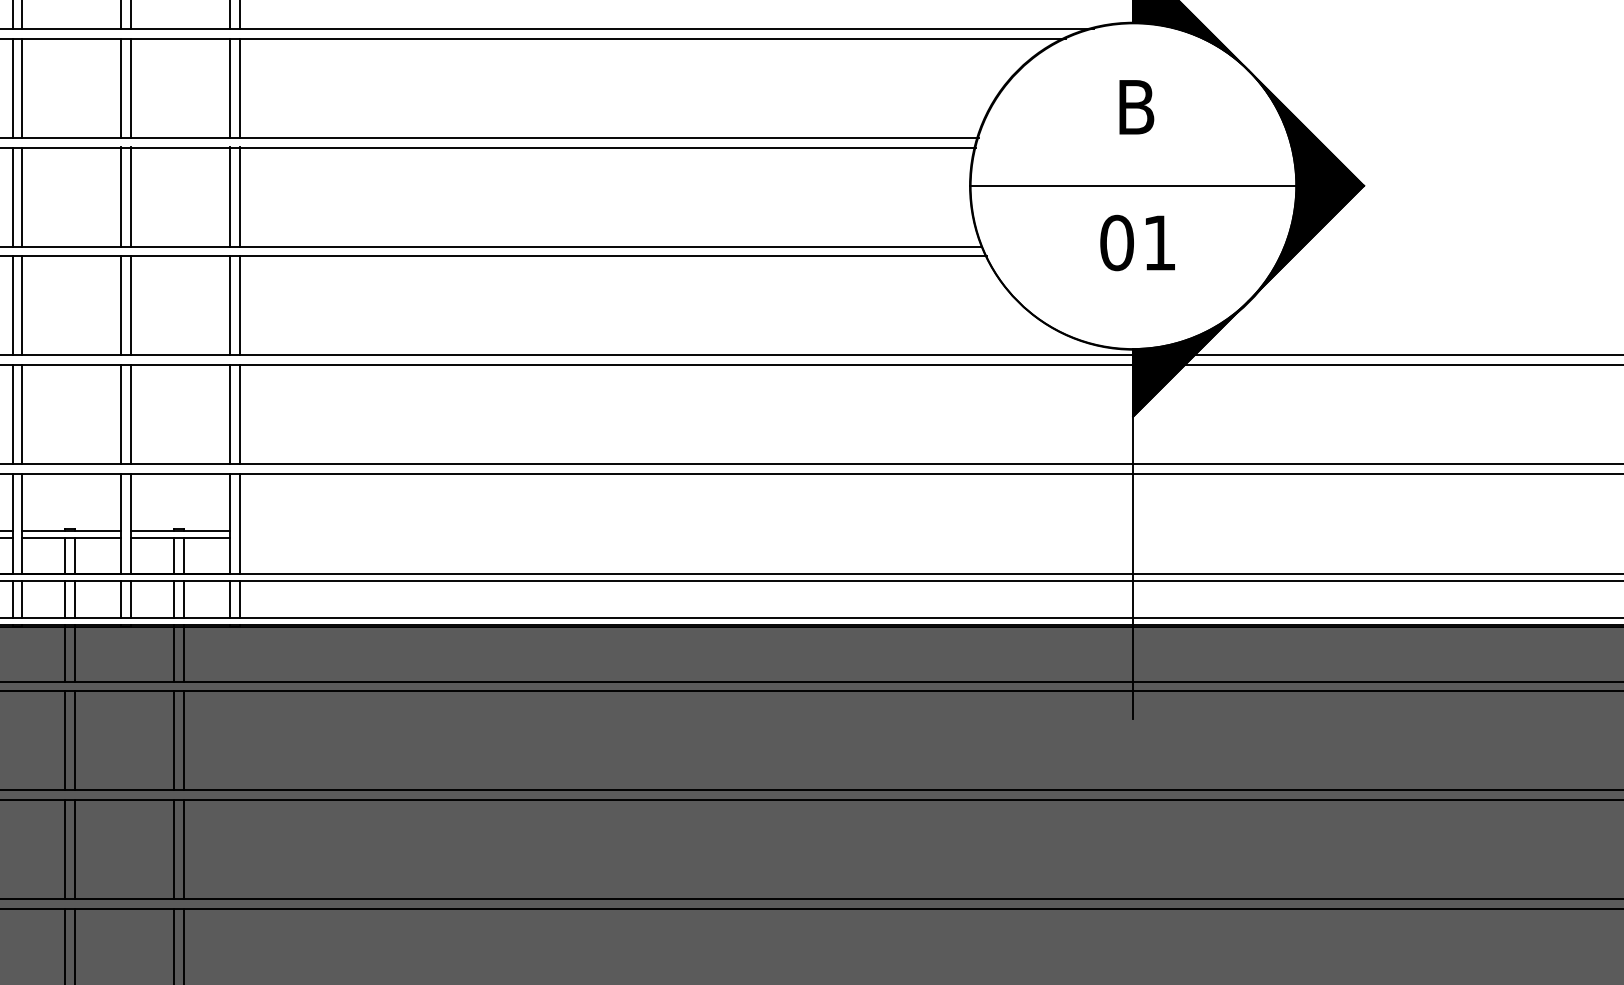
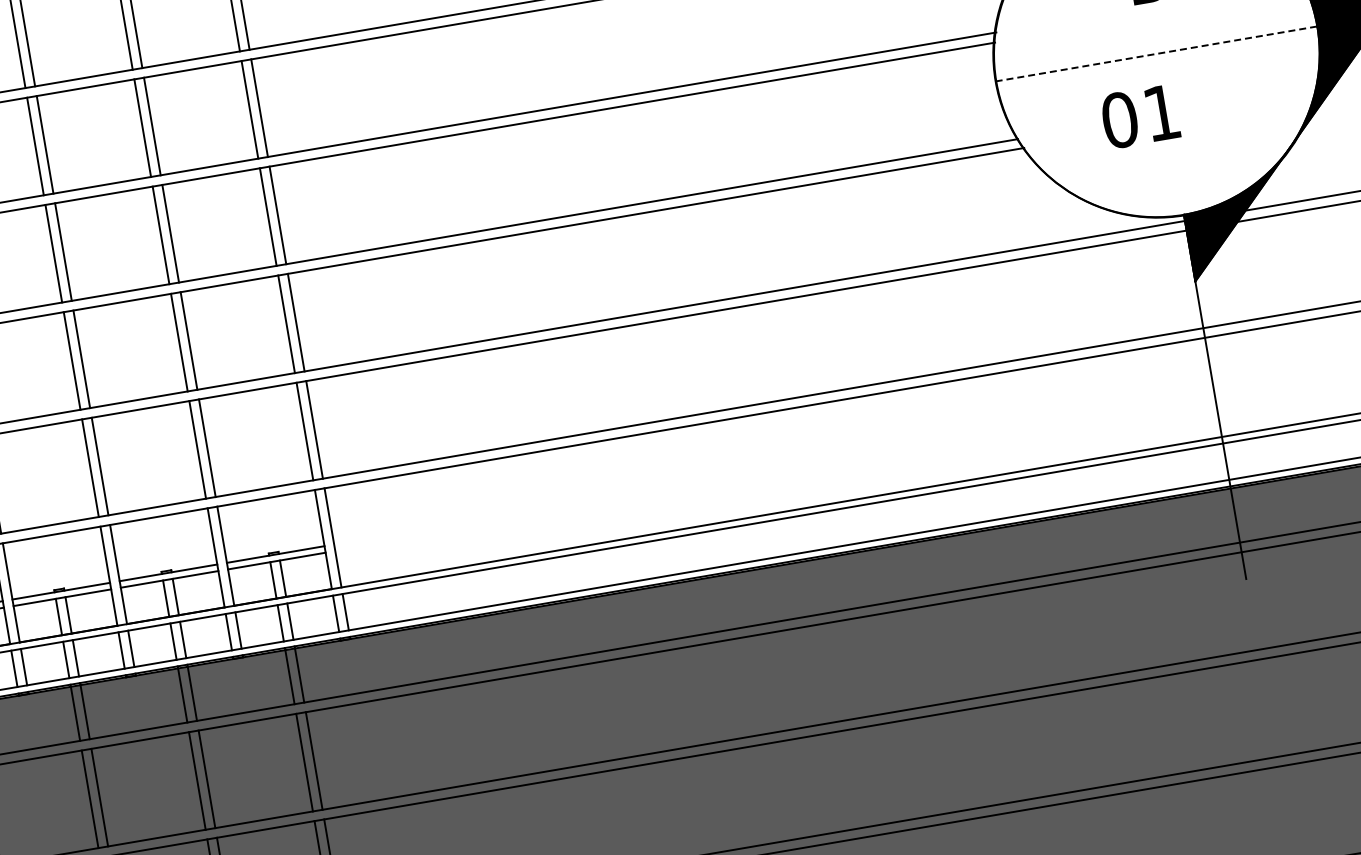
line: (1133, 185) -> (1156, 53), solid -> dashed
text: (1137, 242) -> (1140, 116), moved

